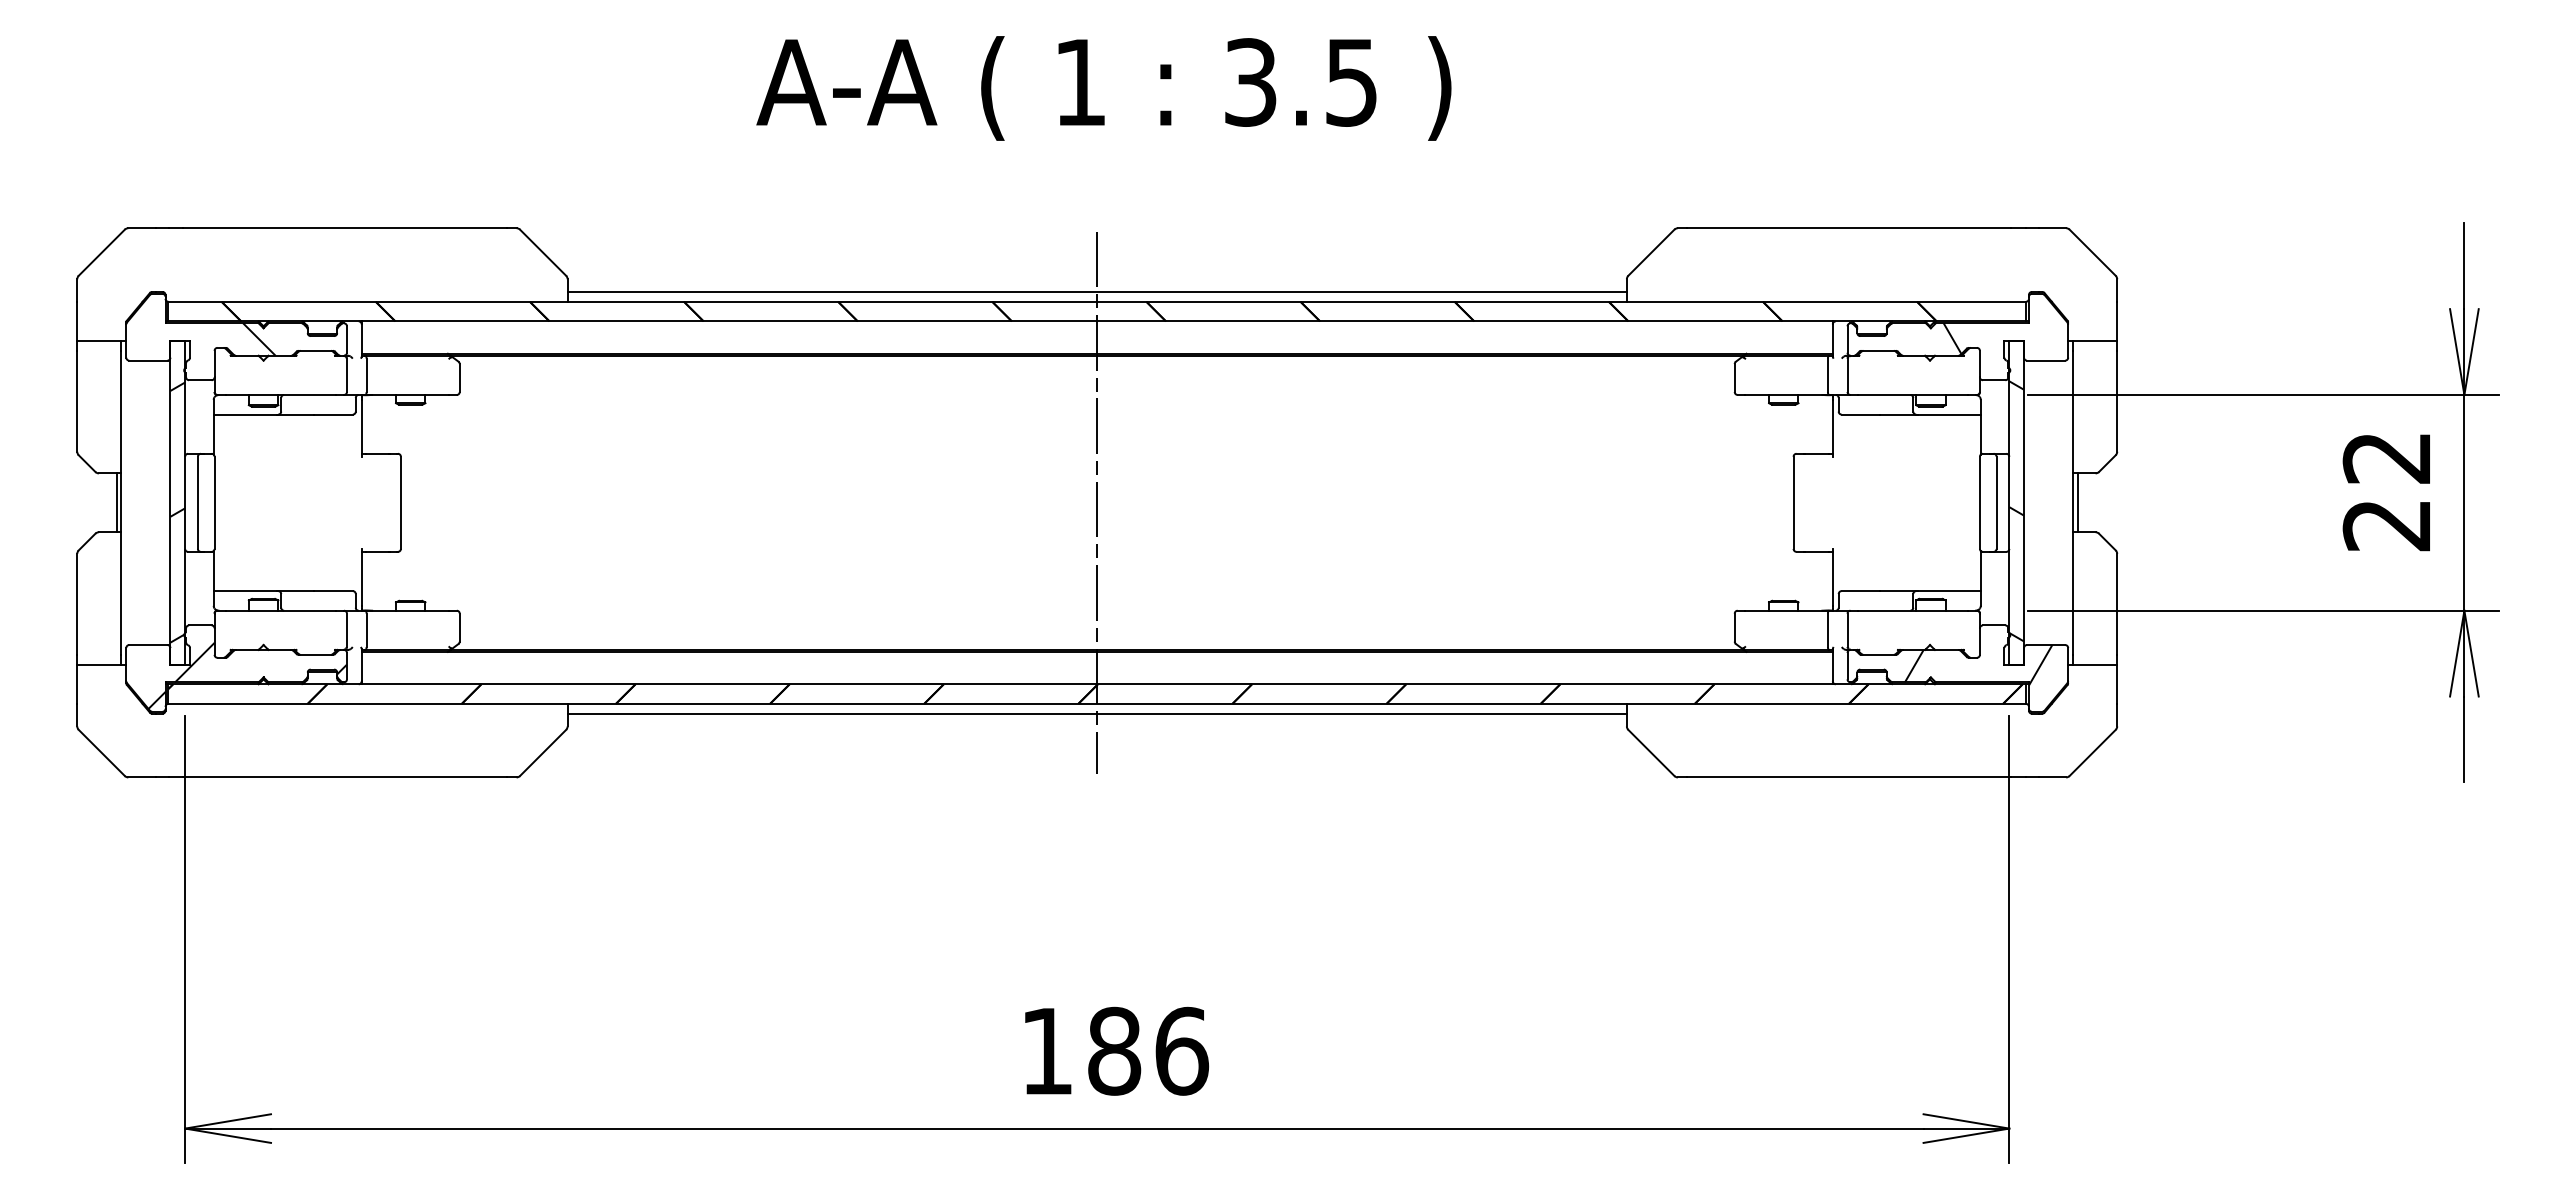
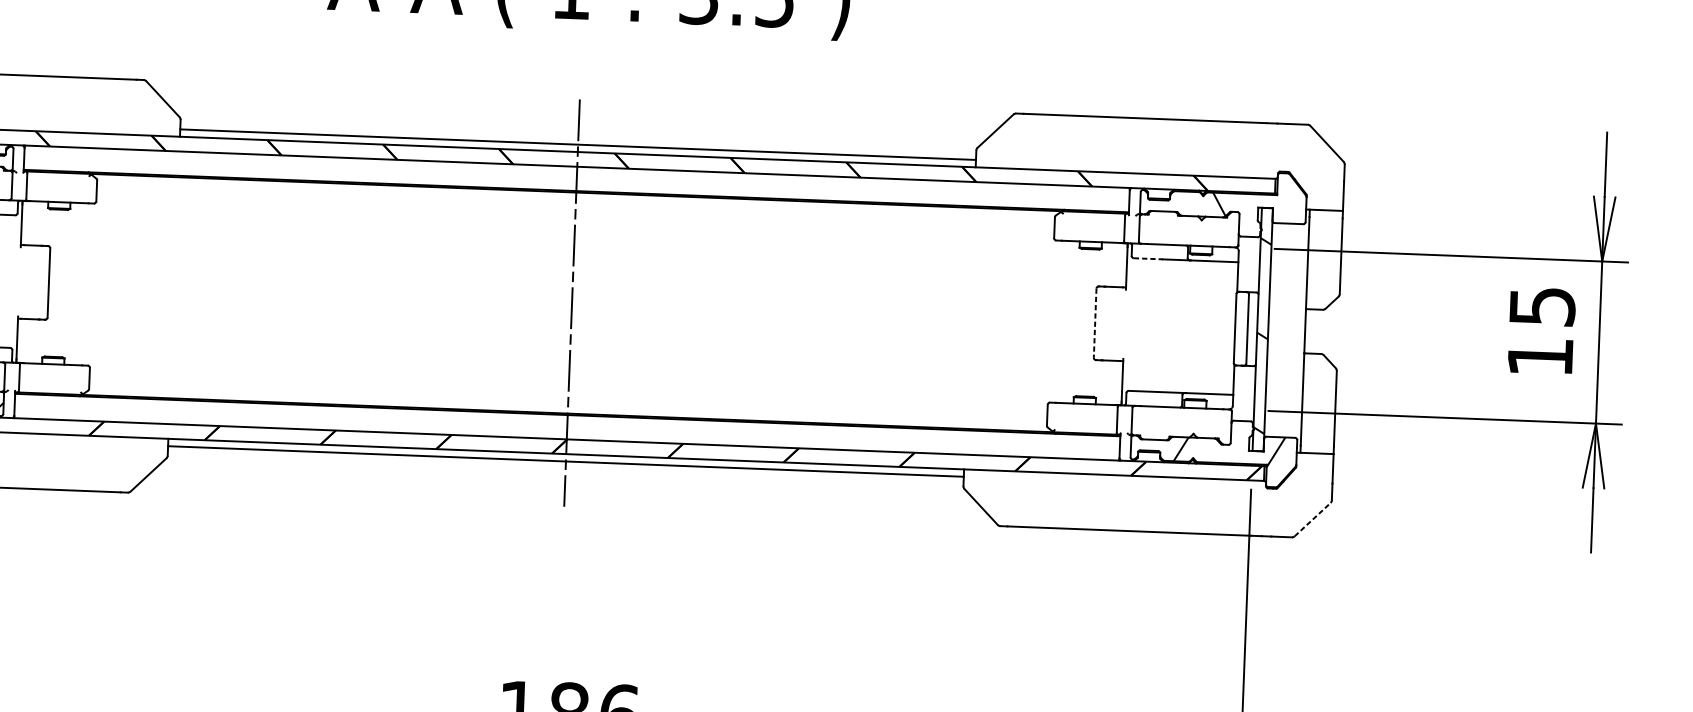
line: (1861, 414) -> (1148, 258), solid -> dashed
text: (2386, 492) -> (1540, 332), 22 -> 15
line: (2077, 502) -> (1308, 331), removed
line: (1793, 503) -> (1095, 323), solid -> dashed
line: (2092, 752) -> (1312, 519), solid -> dashed

